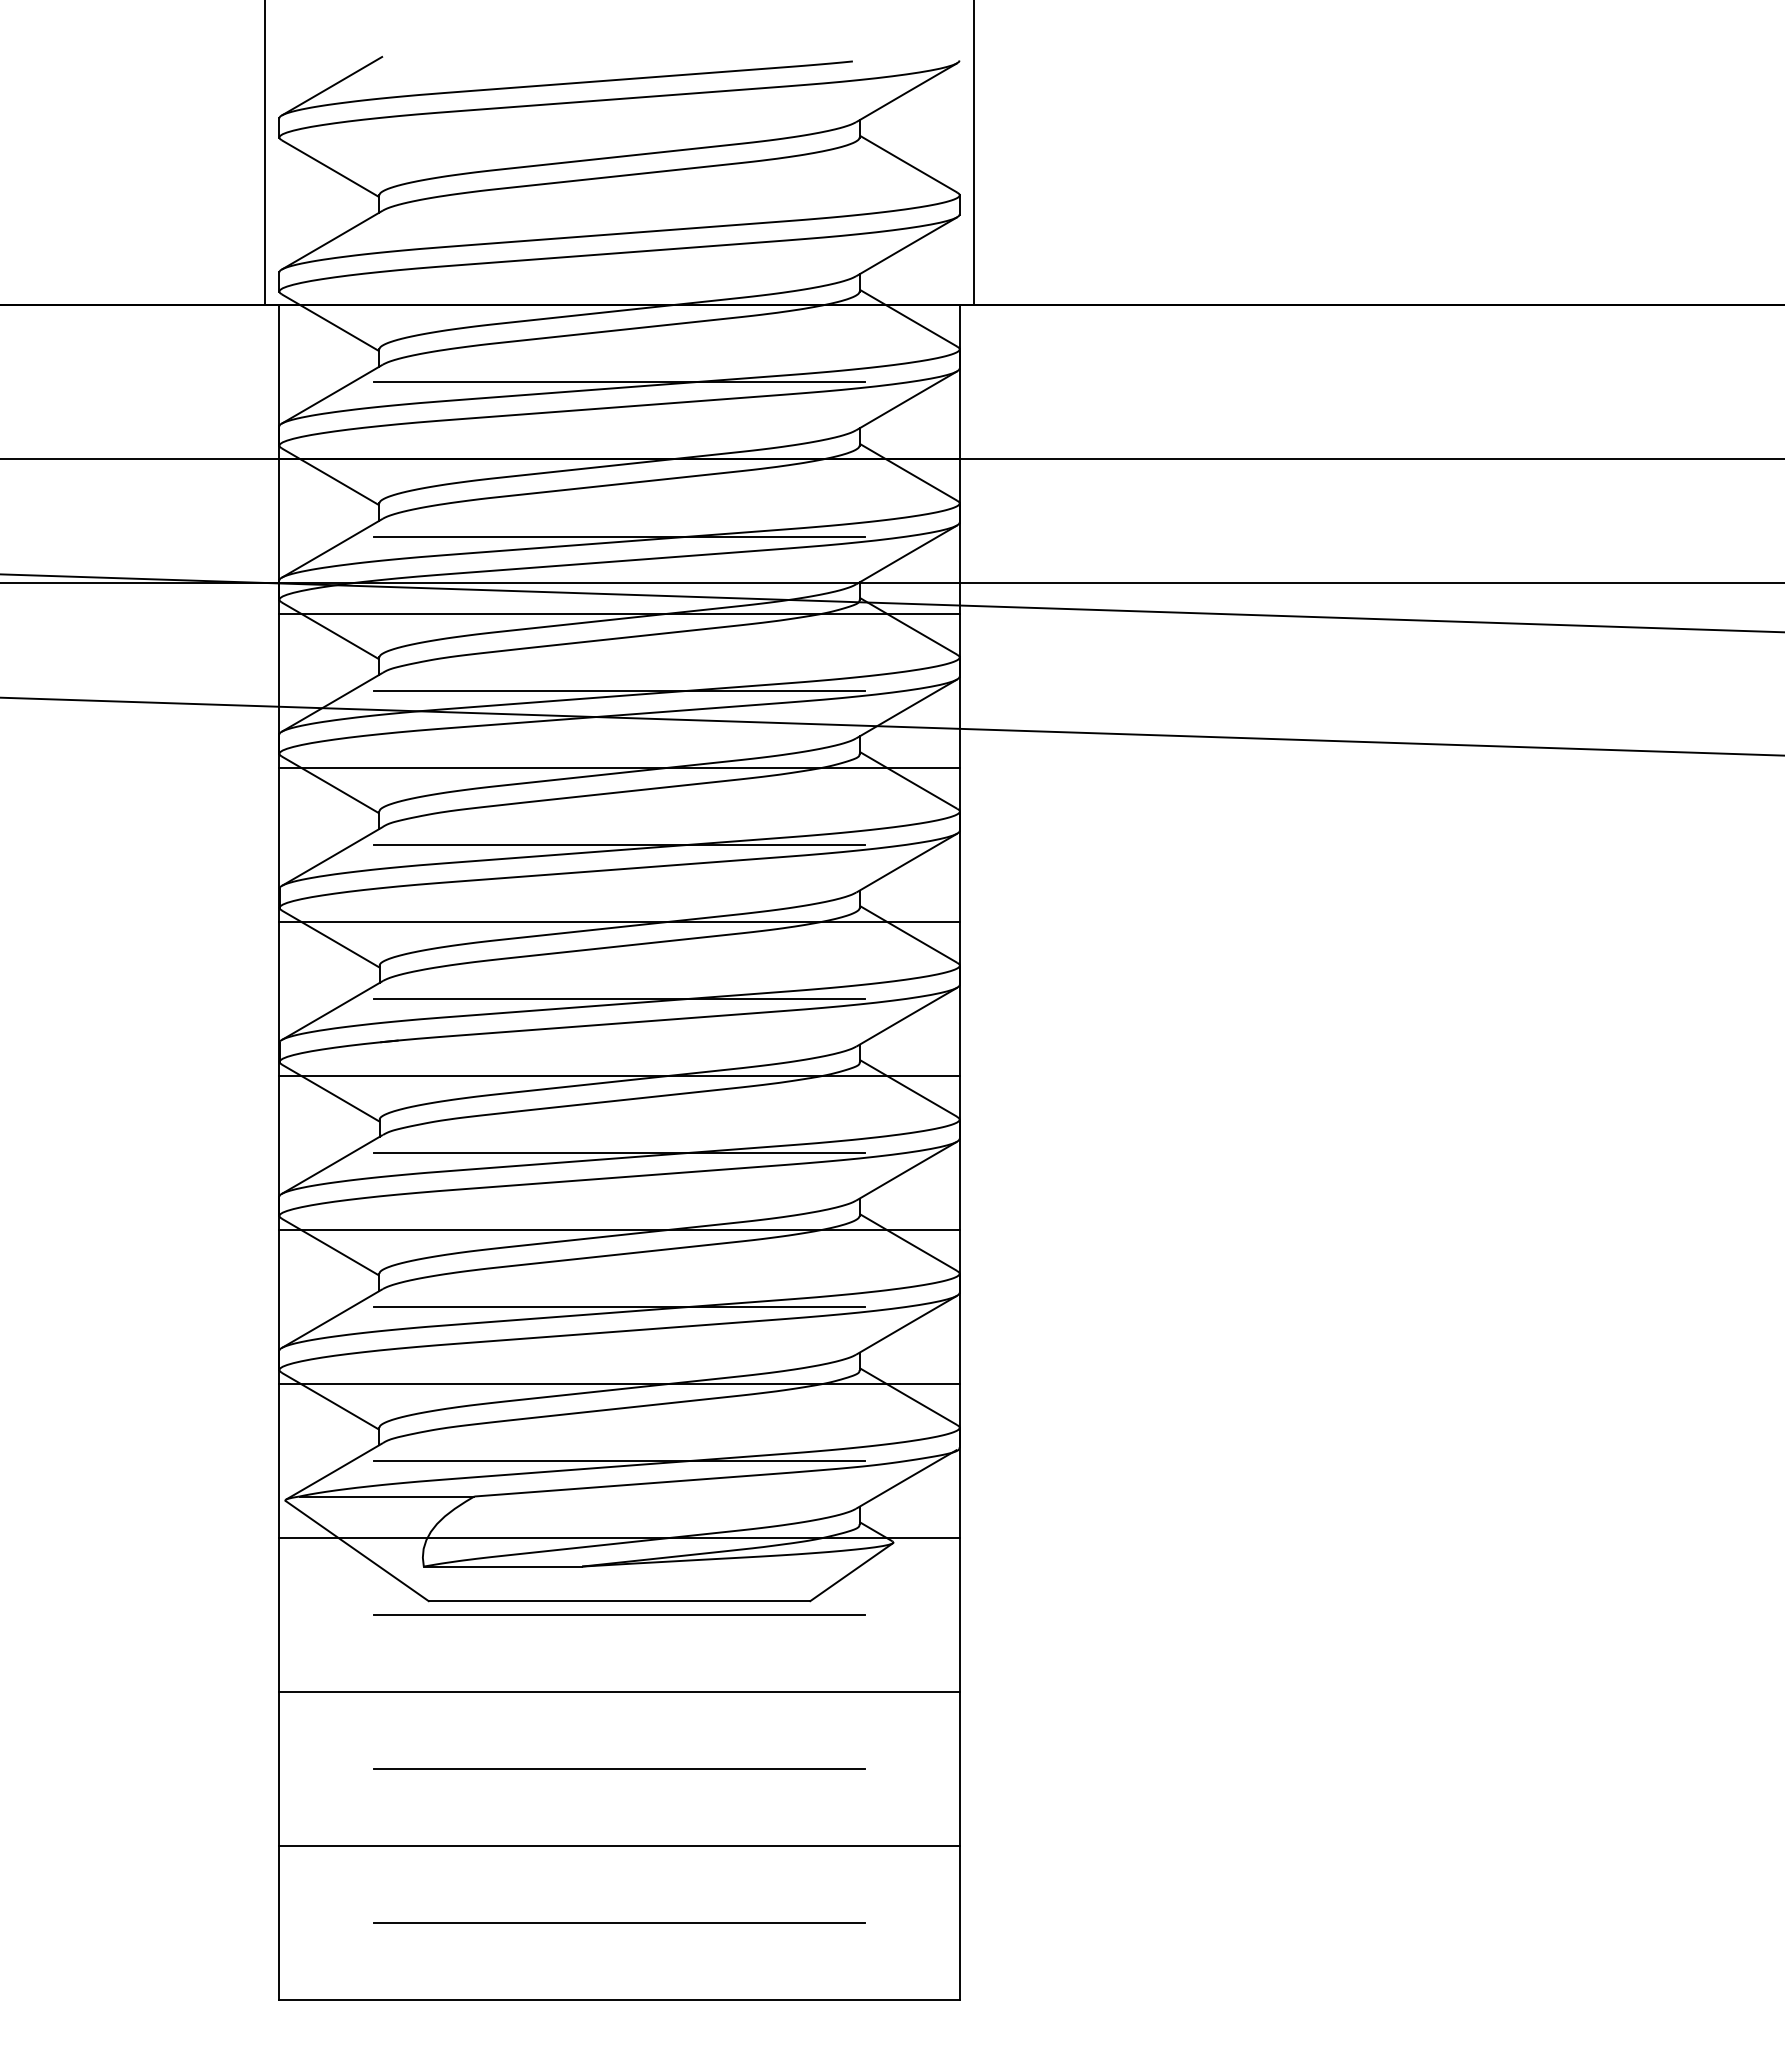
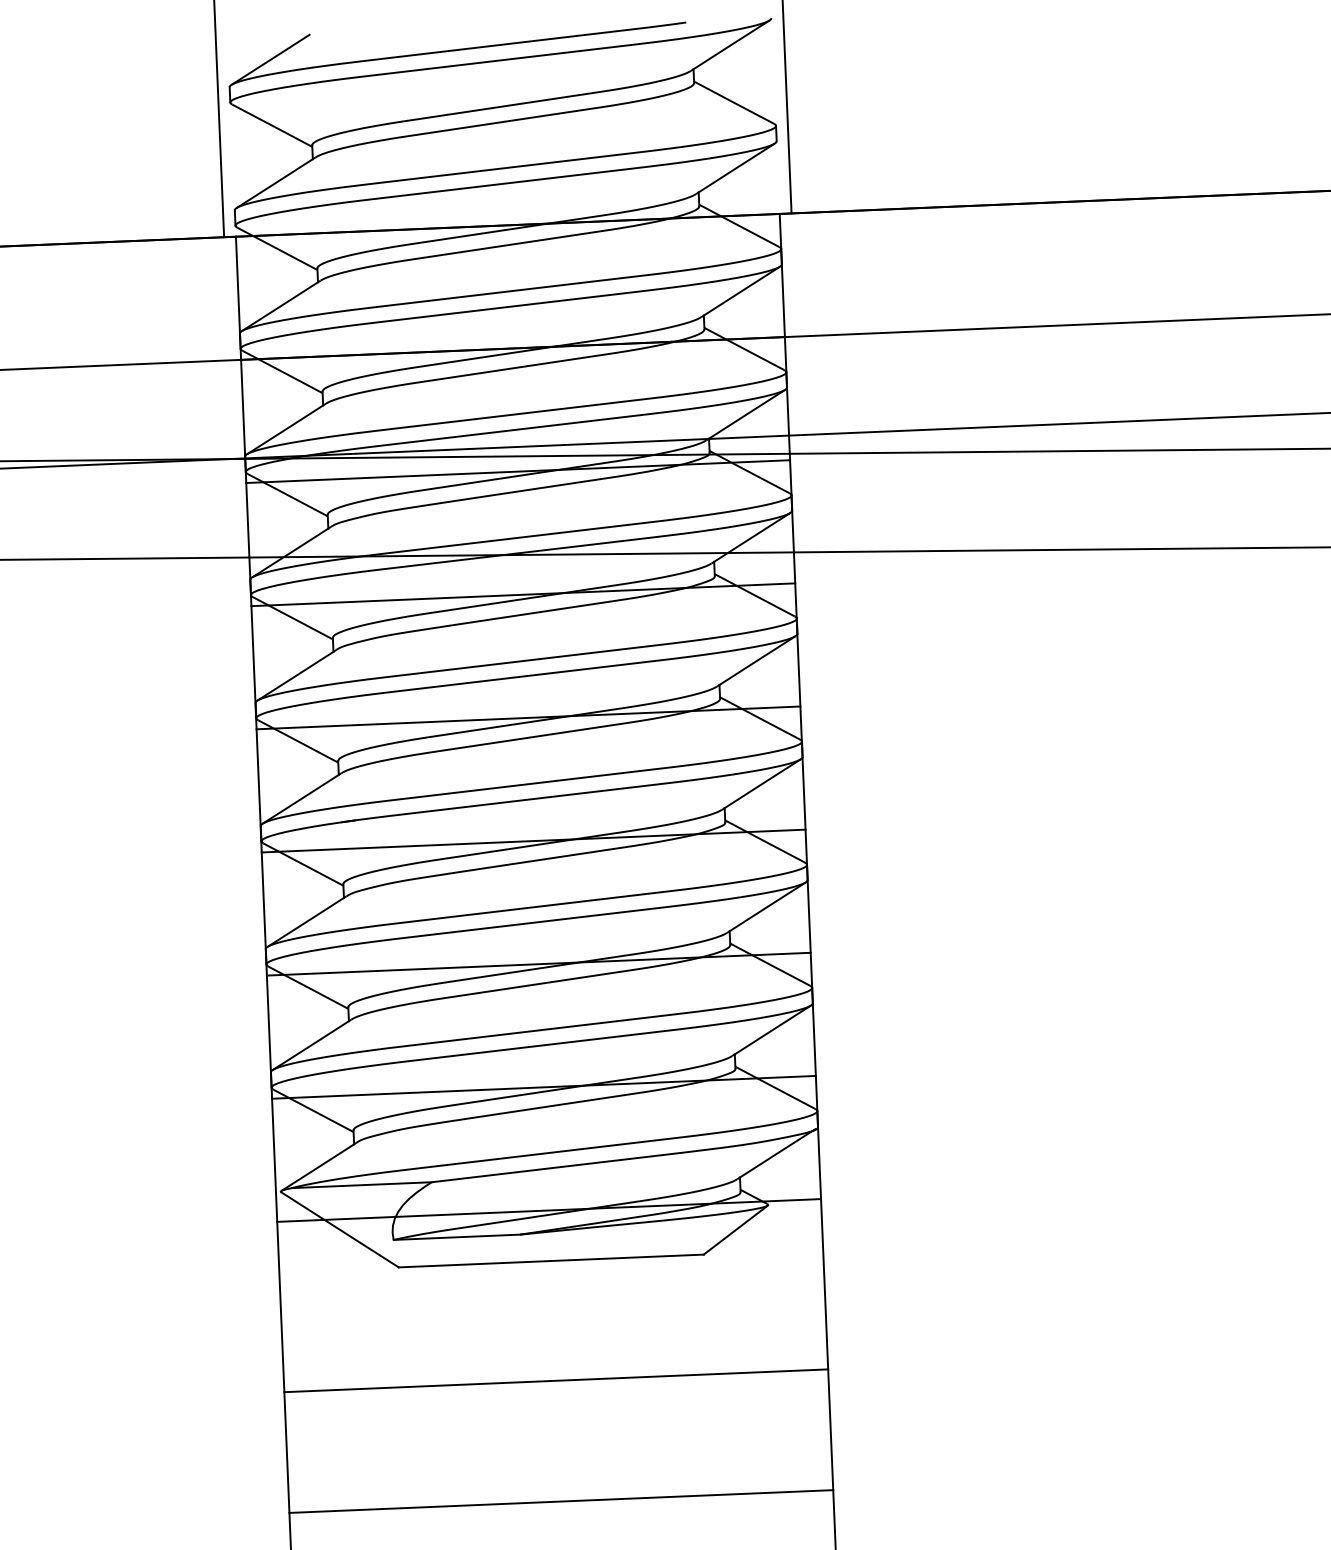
line: (619, 382) -> (510, 286), removed
line: (619, 536) -> (515, 410), removed
line: (619, 690) -> (520, 533), removed
line: (619, 844) -> (525, 656), removed
line: (619, 998) -> (531, 779), removed
line: (619, 1152) -> (536, 902), removed
line: (619, 1306) -> (541, 1025), removed
line: (619, 1460) -> (546, 1148), removed
line: (619, 1614) -> (551, 1271), removed
line: (619, 1692) -> (556, 1381), moved
line: (619, 1769) -> (556, 1395), removed
line: (619, 1846) -> (561, 1501), moved
line: (619, 1923) -> (562, 1518), removed

